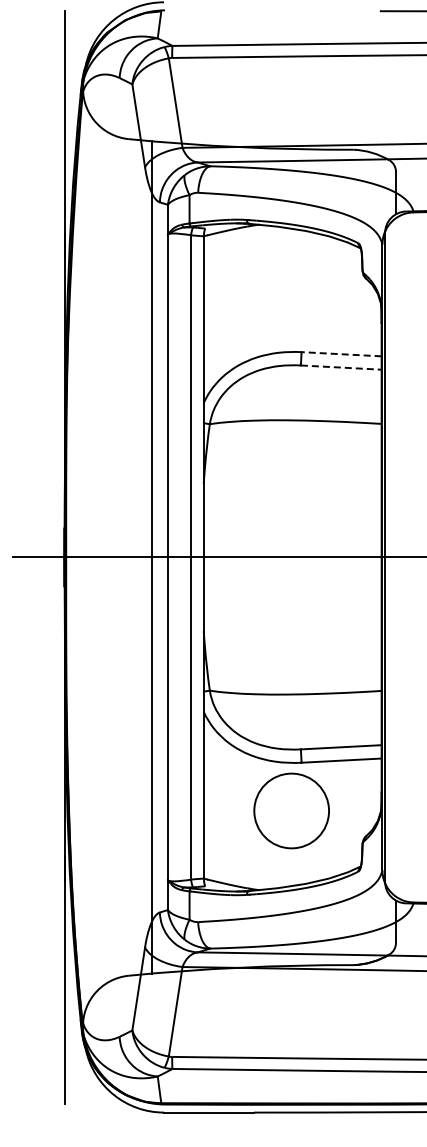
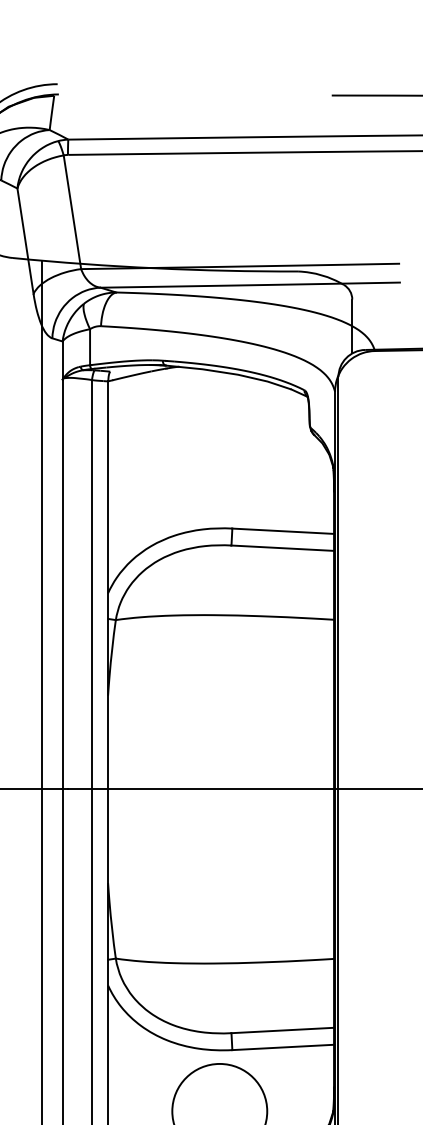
line: (341, 354) -> (283, 531), dashed -> solid
line: (341, 367) -> (283, 548), dashed -> solid

